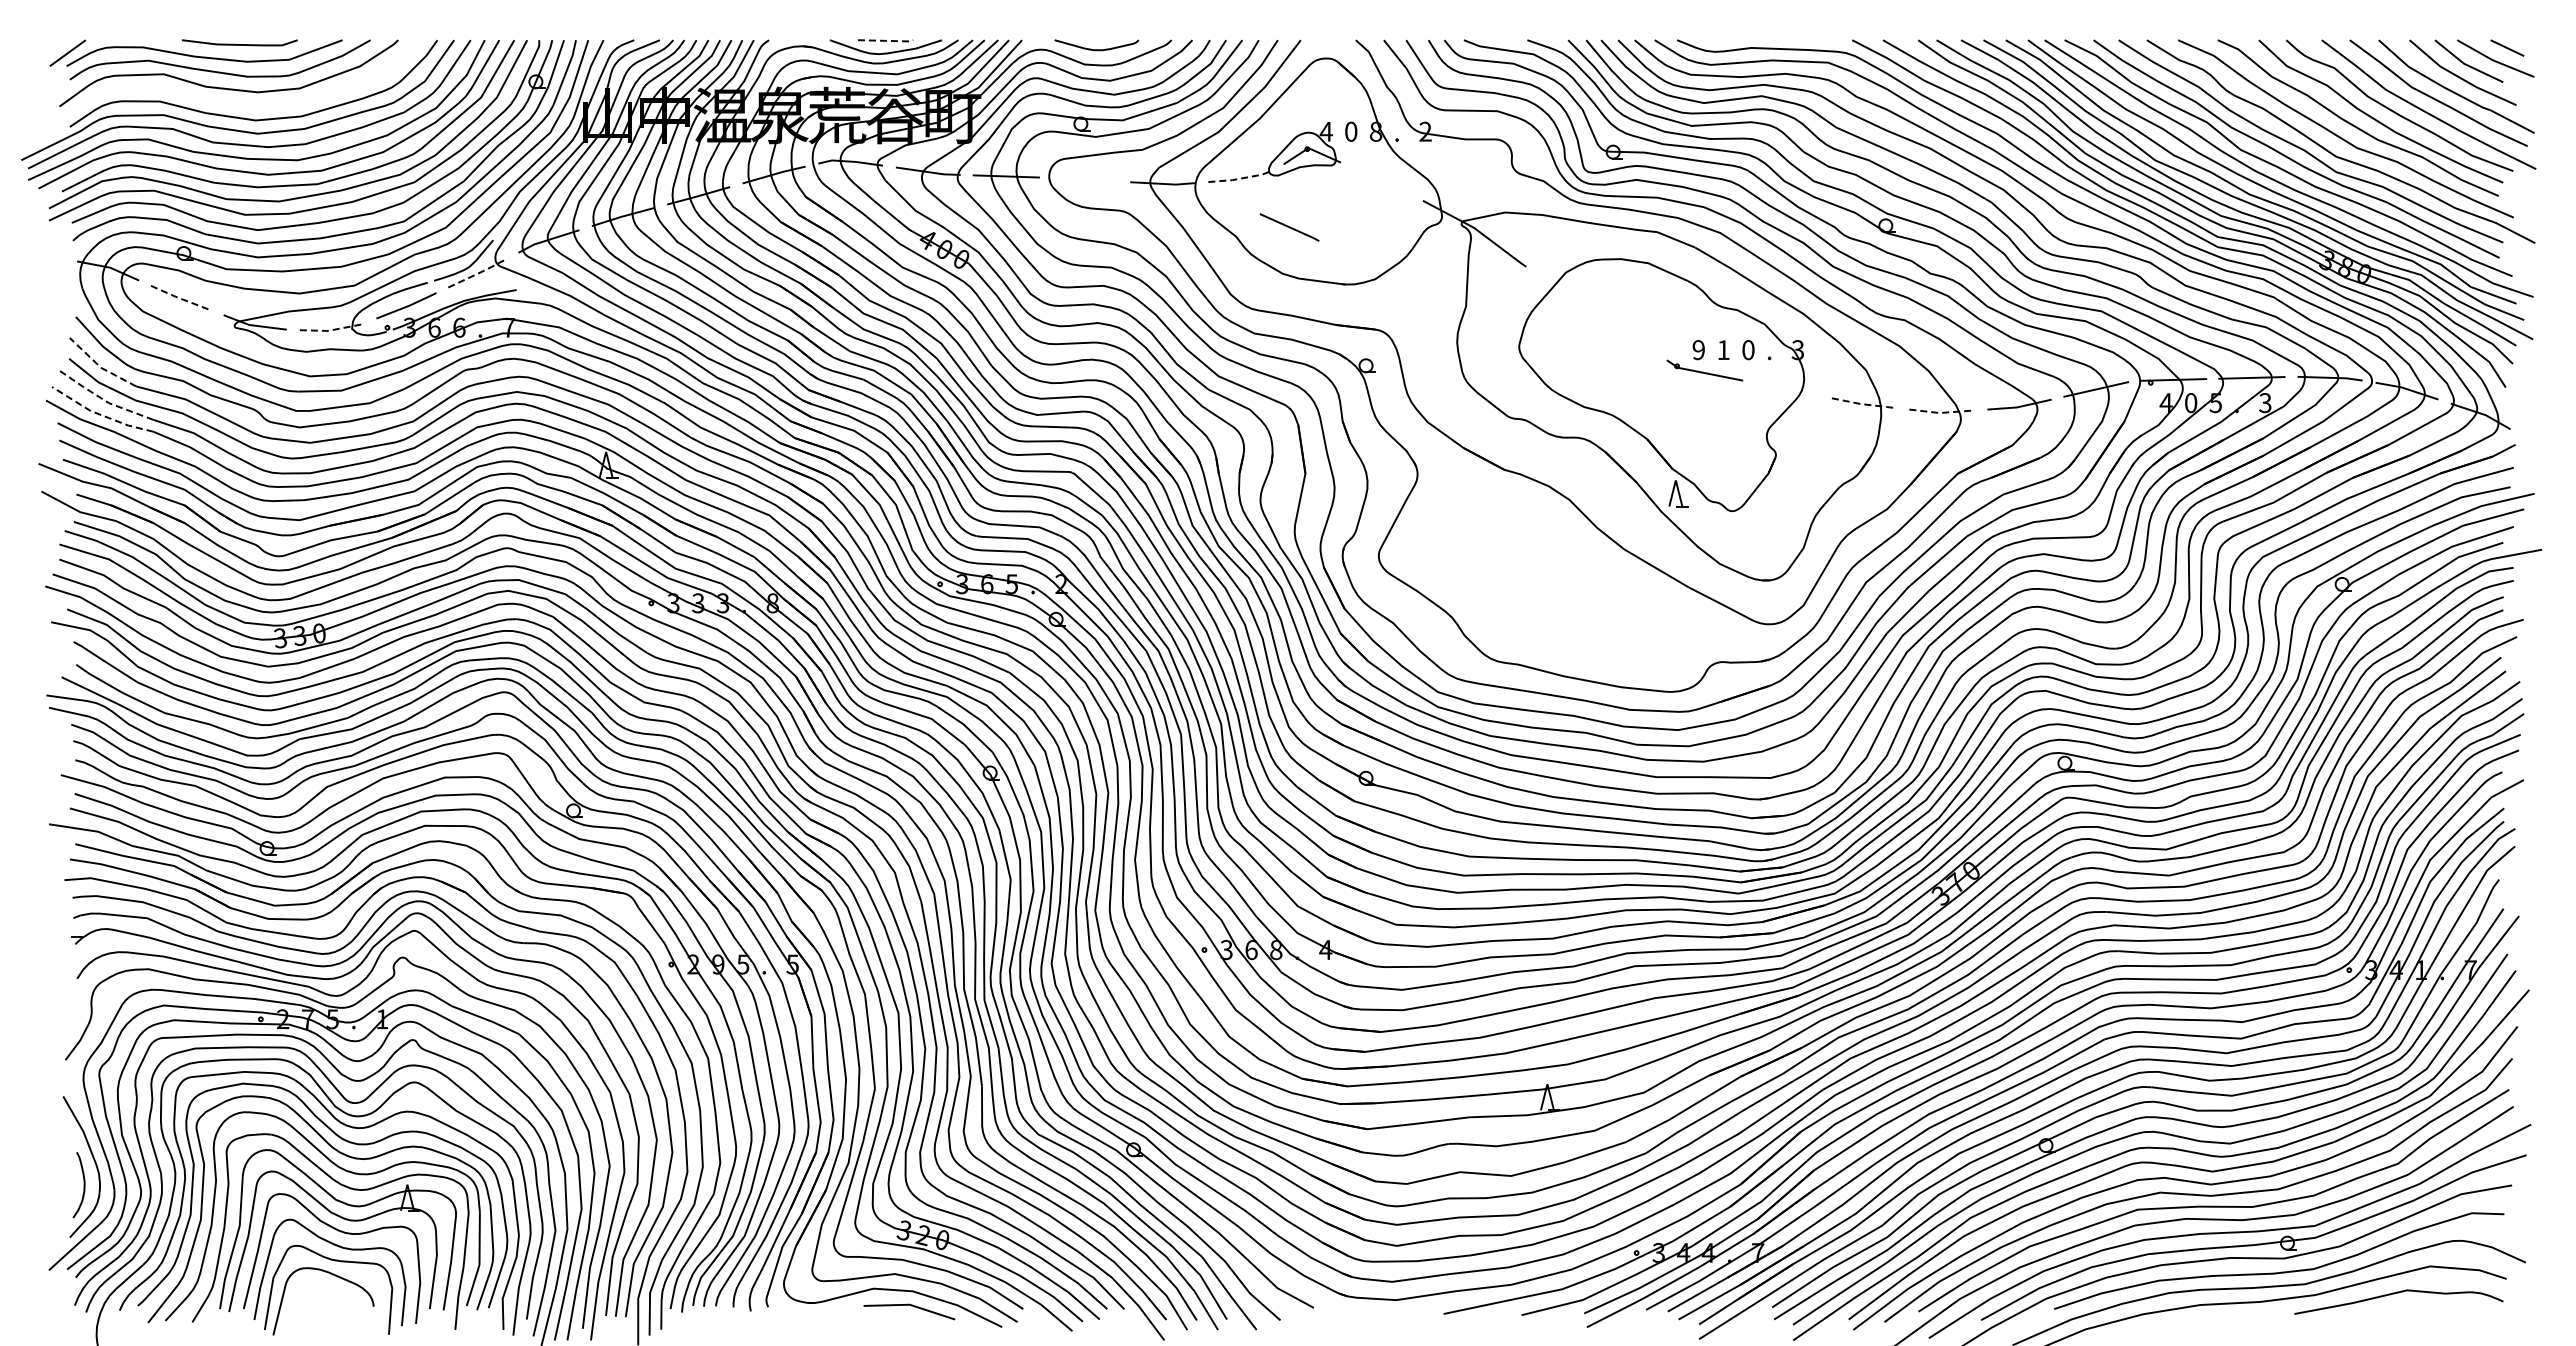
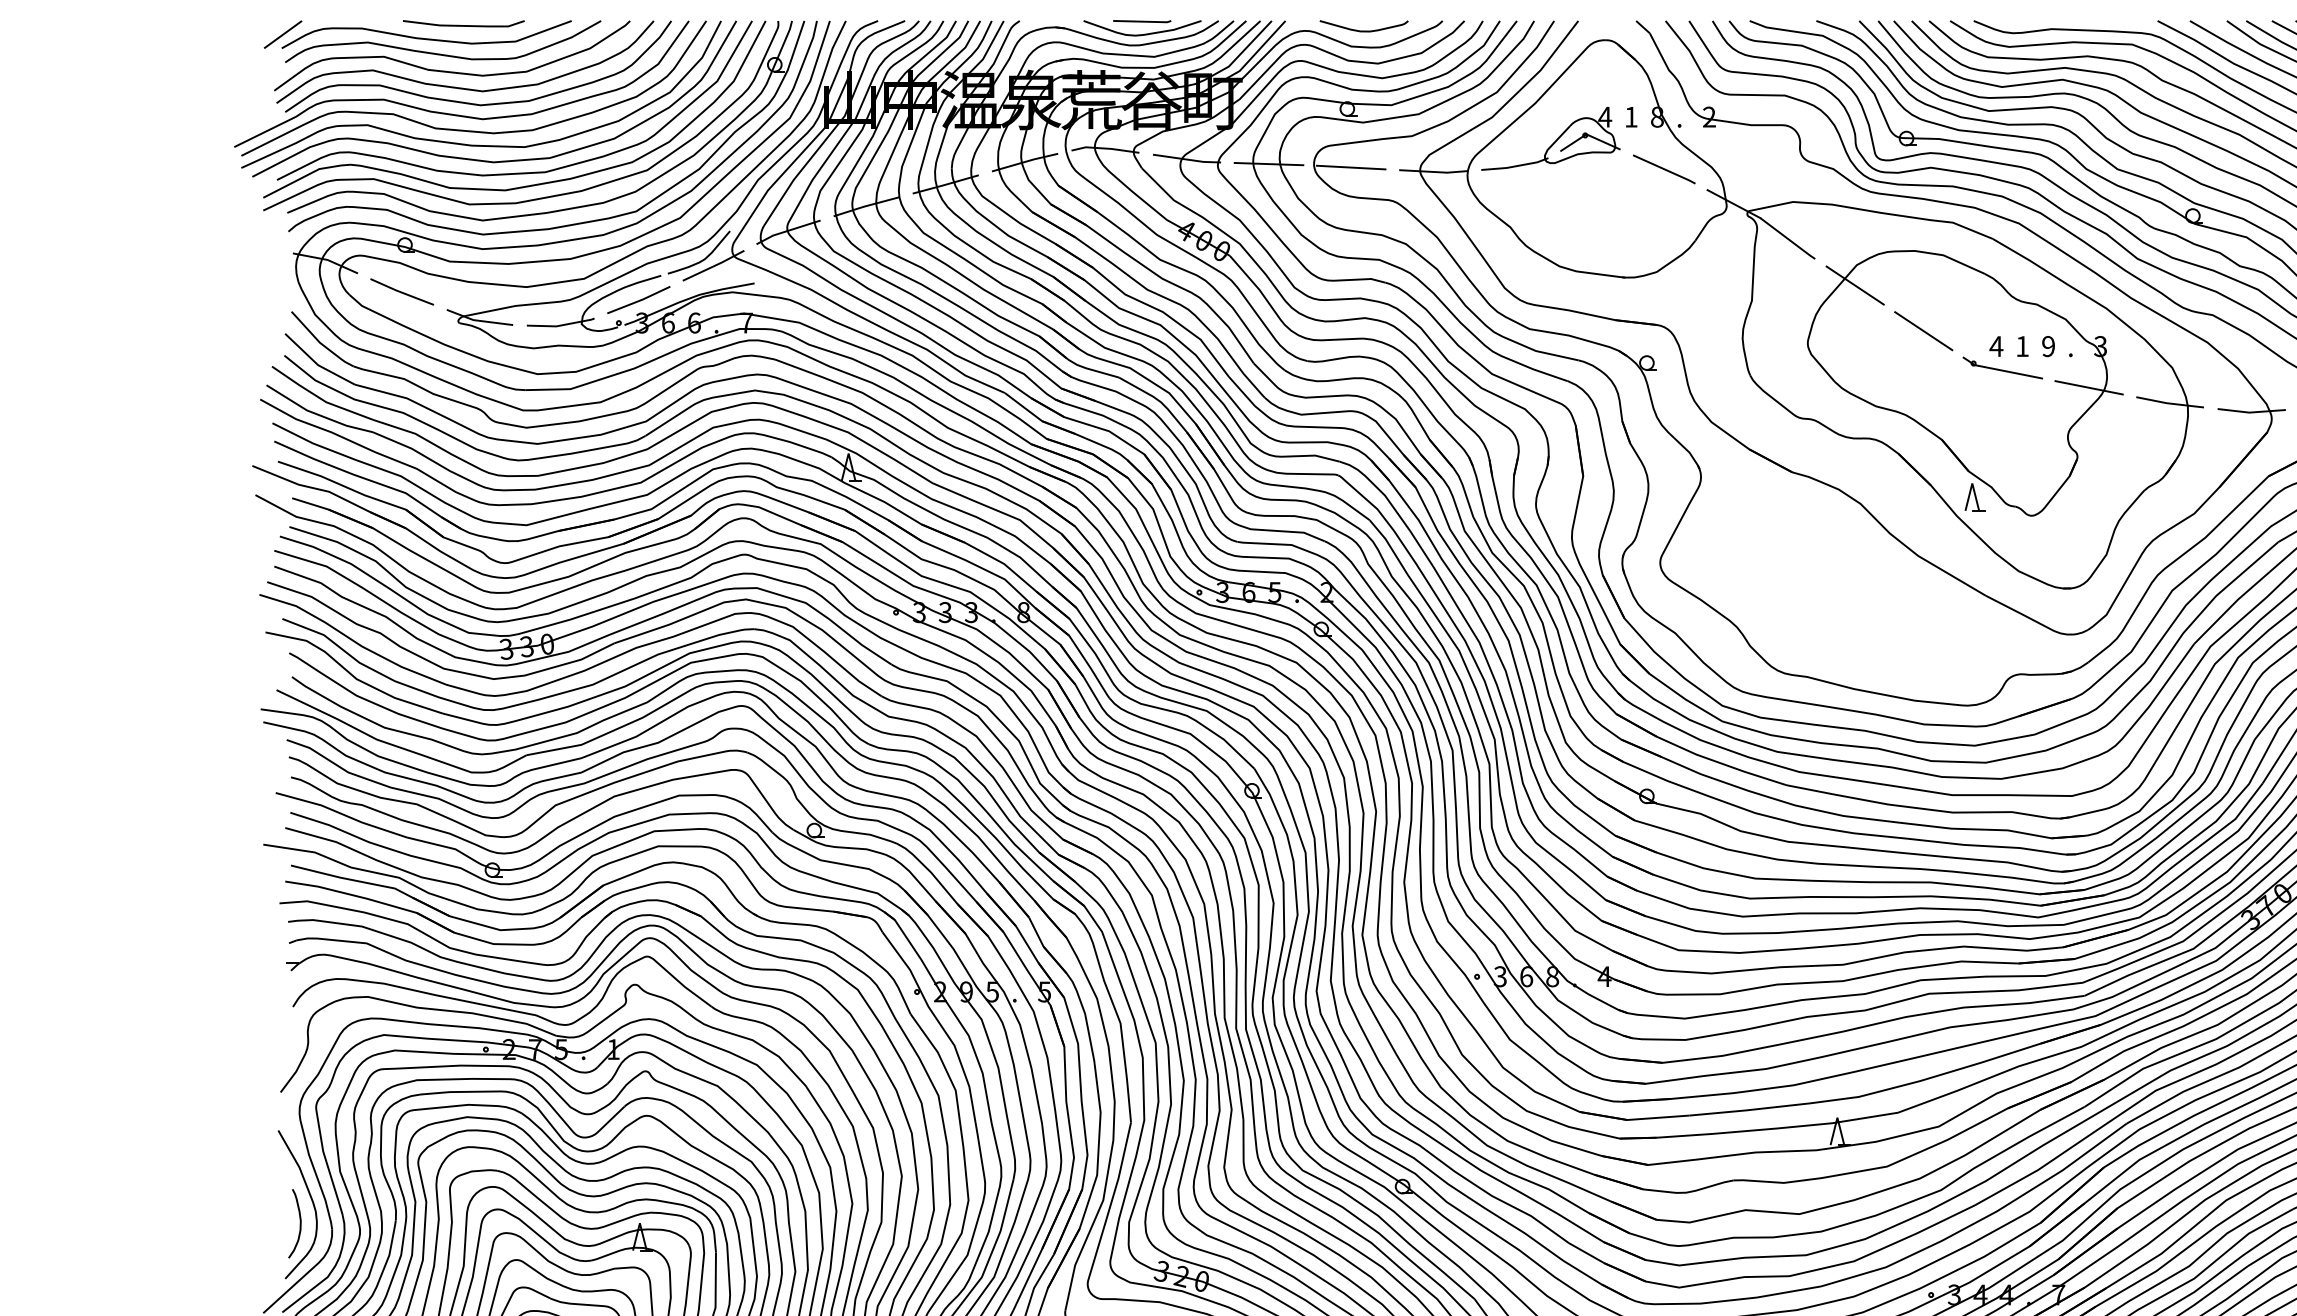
line: (886, 40) -> (1143, 21), dashed -> solid
curve: (239, 103) -> (463, 87), added
text: (1351, 131) -> (1631, 116), 0 -> 1
line: (1241, 178) -> (1516, 166), dashed -> solid
line: (1084, 179) -> (1351, 167), added
line: (1289, 227) -> (1664, 169), moved
line: (478, 273) -> (714, 266), dashed -> solid
line: (1564, 292) -> (1855, 286), added
line: (180, 298) -> (401, 292), dashed -> solid
line: (332, 330) -> (561, 325), dashed -> solid
line: (1629, 335) -> (1923, 331), added
text: (1698, 350) -> (1996, 346), 9 -> 4
text: (1748, 350) -> (2048, 346), 0 -> 9
line: (99, 366) -> (316, 363), dashed -> solid
line: (1787, 389) -> (2089, 387), added
line: (102, 398) -> (319, 397), dashed -> solid
line: (1863, 404) -> (2169, 403), dashed -> solid
line: (1941, 412) -> (2251, 412), dashed -> solid
line: (99, 414) -> (316, 414), dashed -> solid

